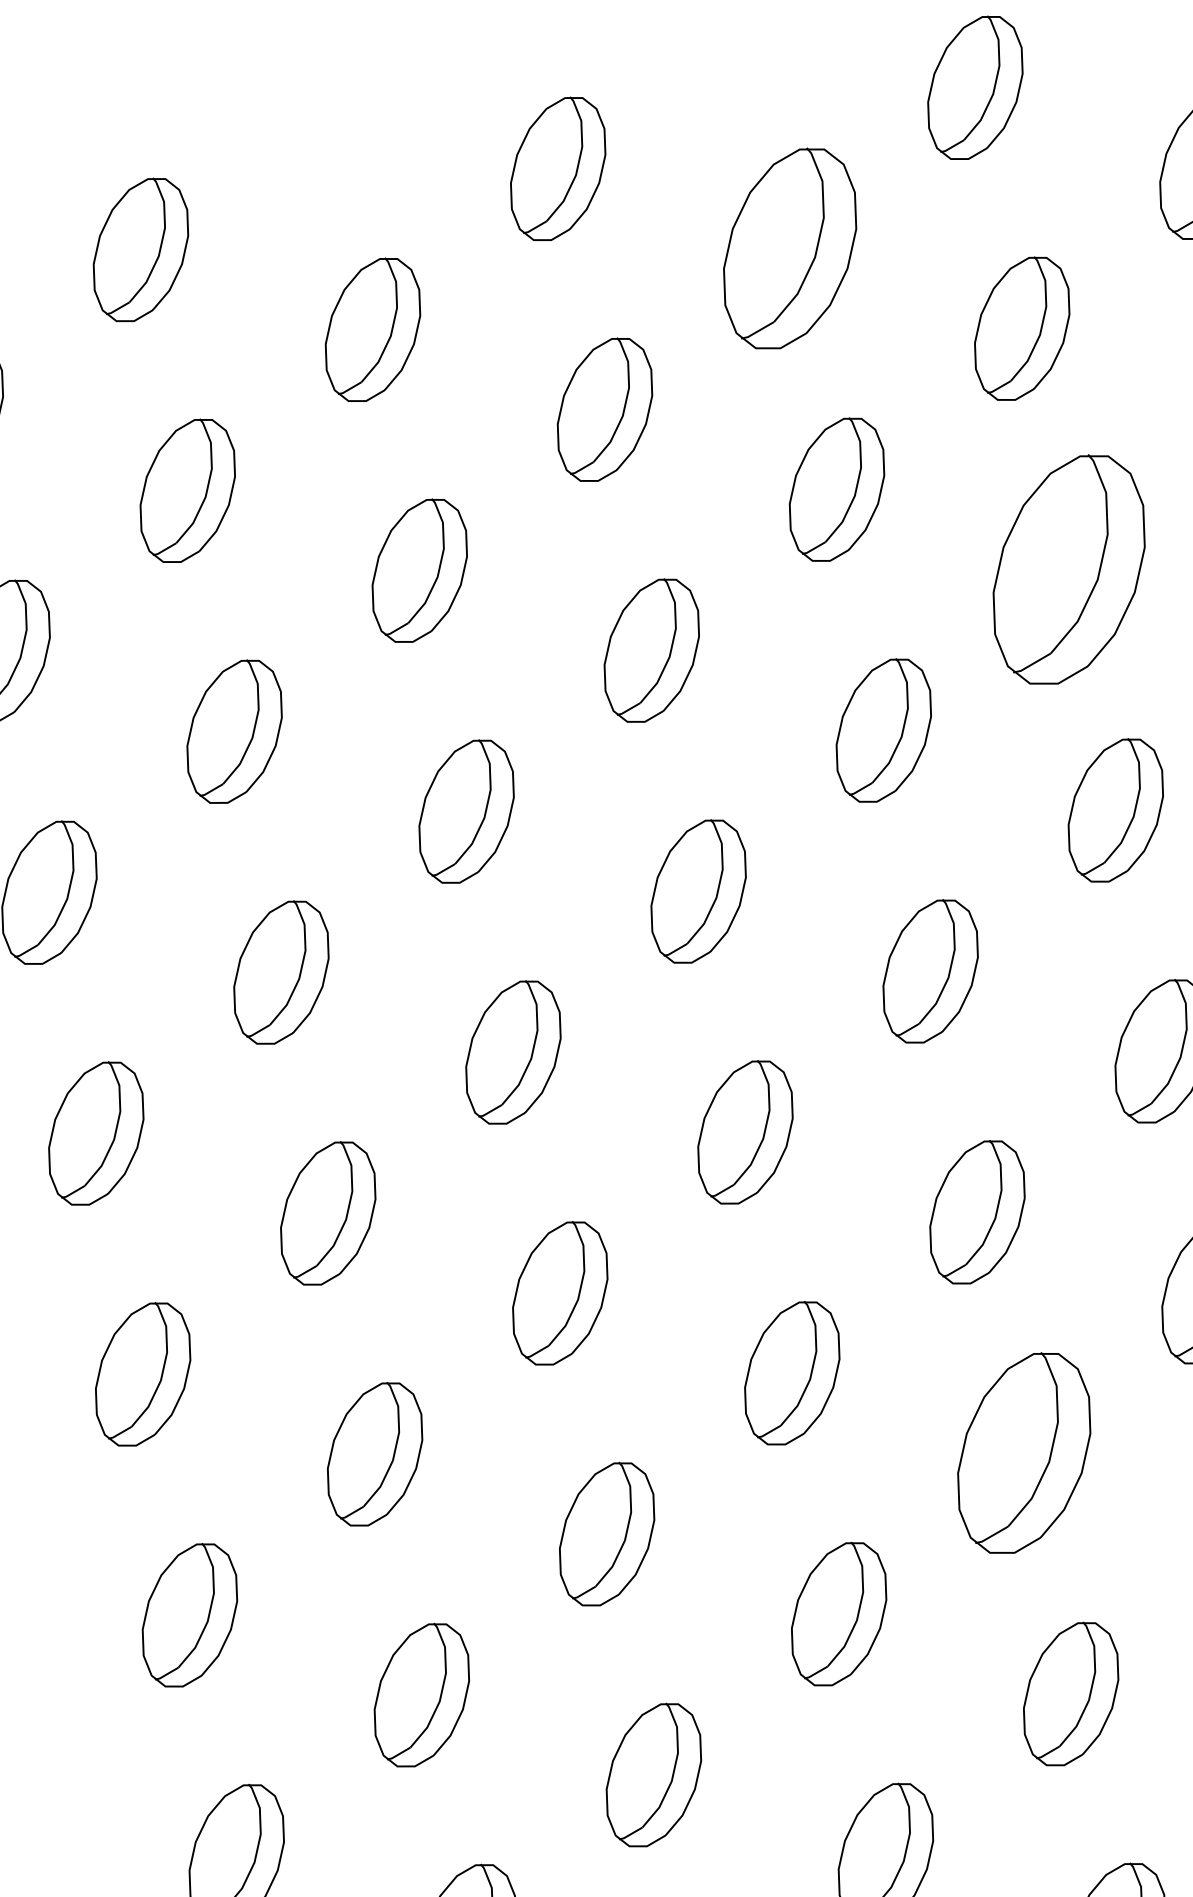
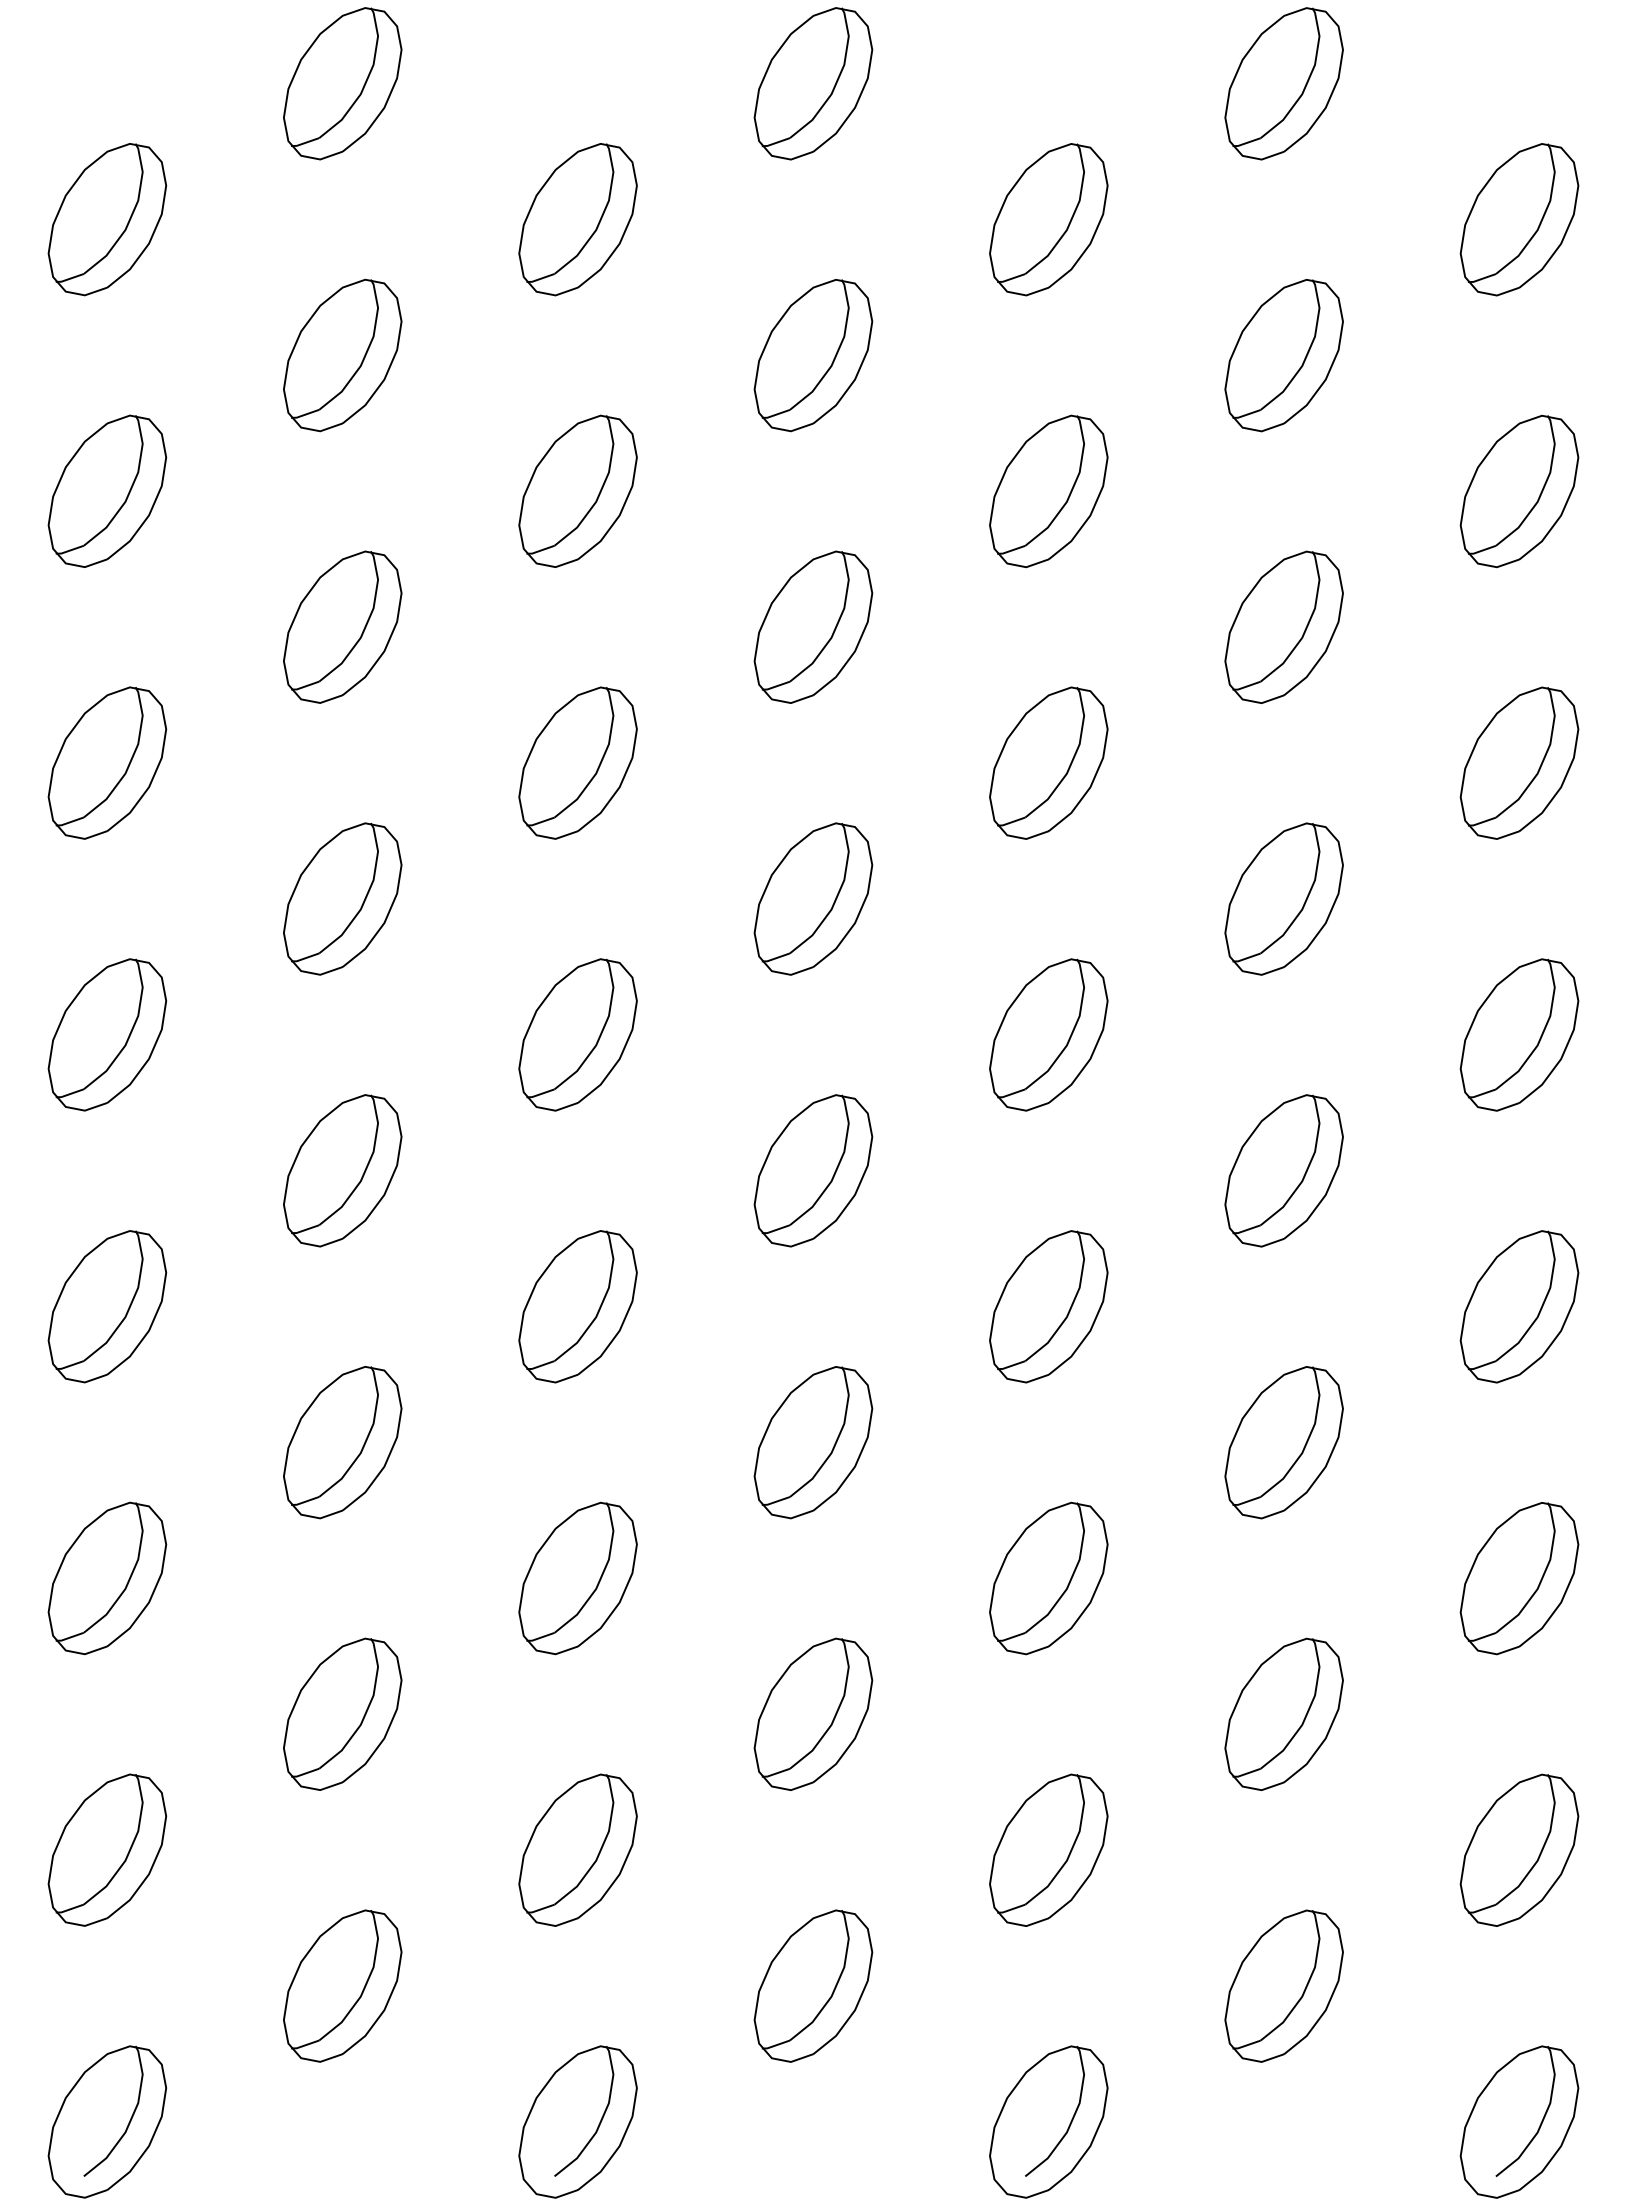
part: (789, 248) -> (1048, 219), size x0.71
part: (1068, 569) -> (1283, 626), size x0.62
part: (1024, 1453) -> (1048, 1578), size x0.71

